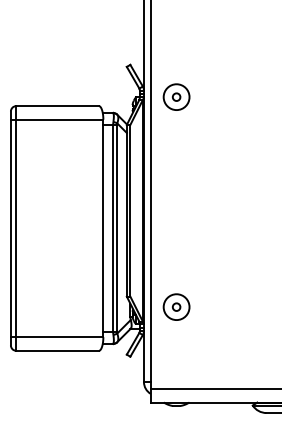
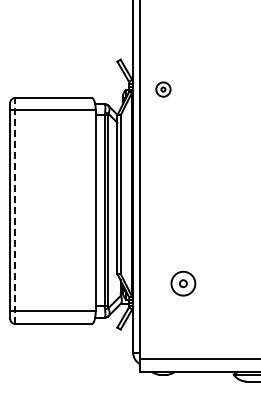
part: (176, 97) -> (163, 89), size x0.6
line: (16, 227) -> (15, 210), solid -> dashed
part: (176, 306) -> (183, 283), moved

